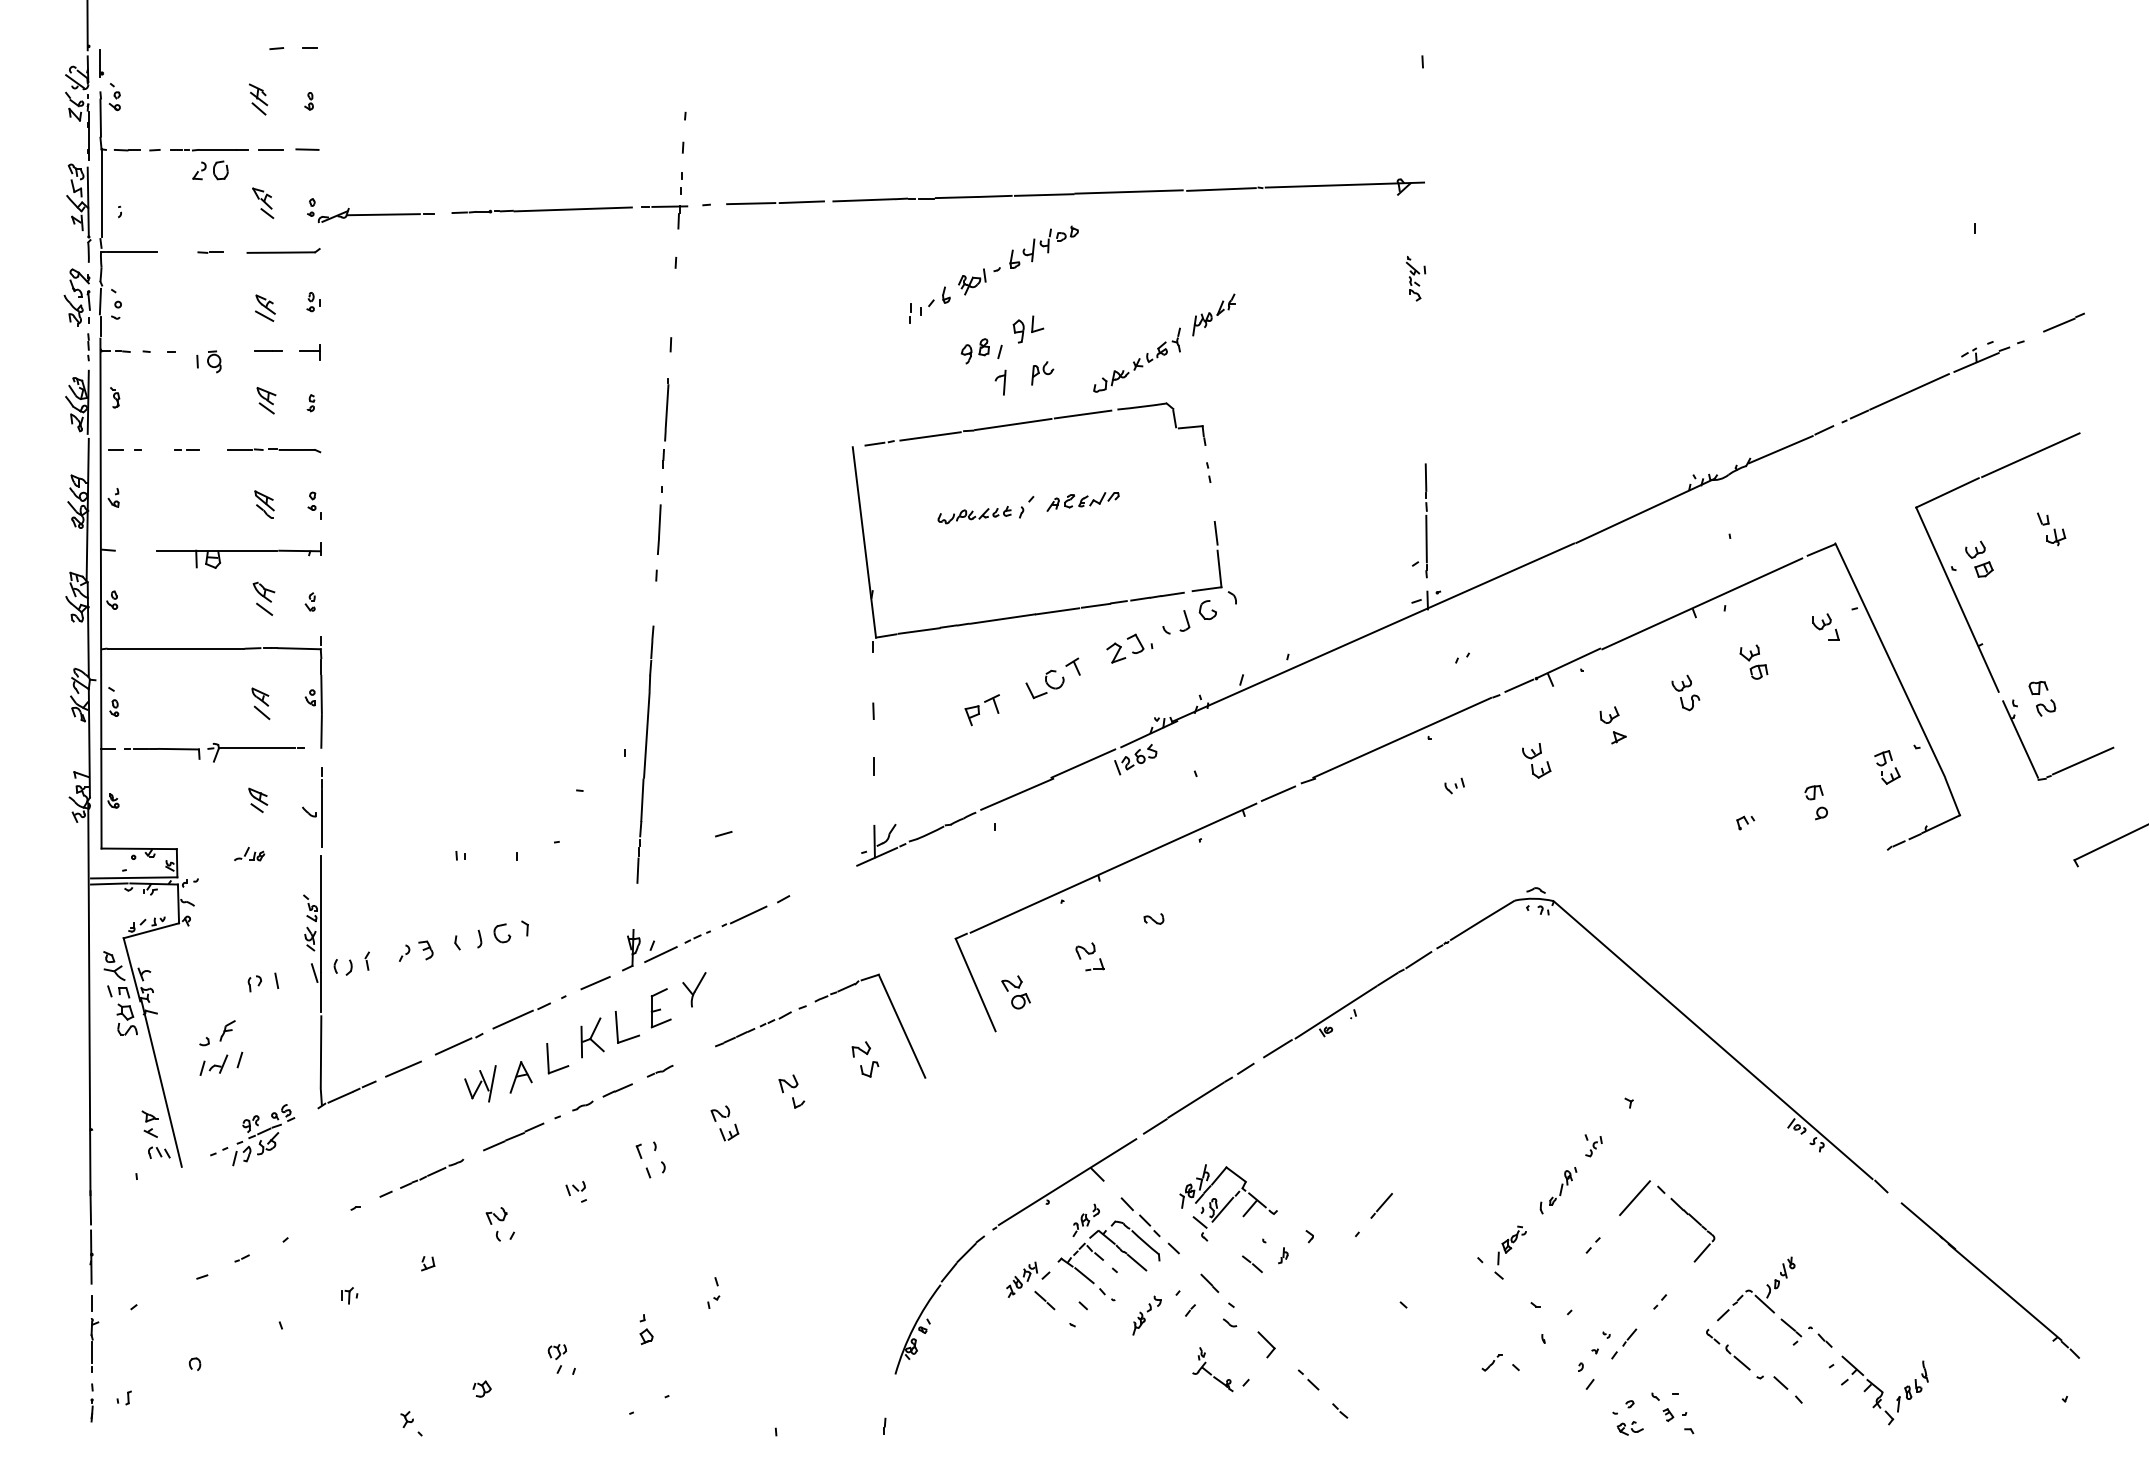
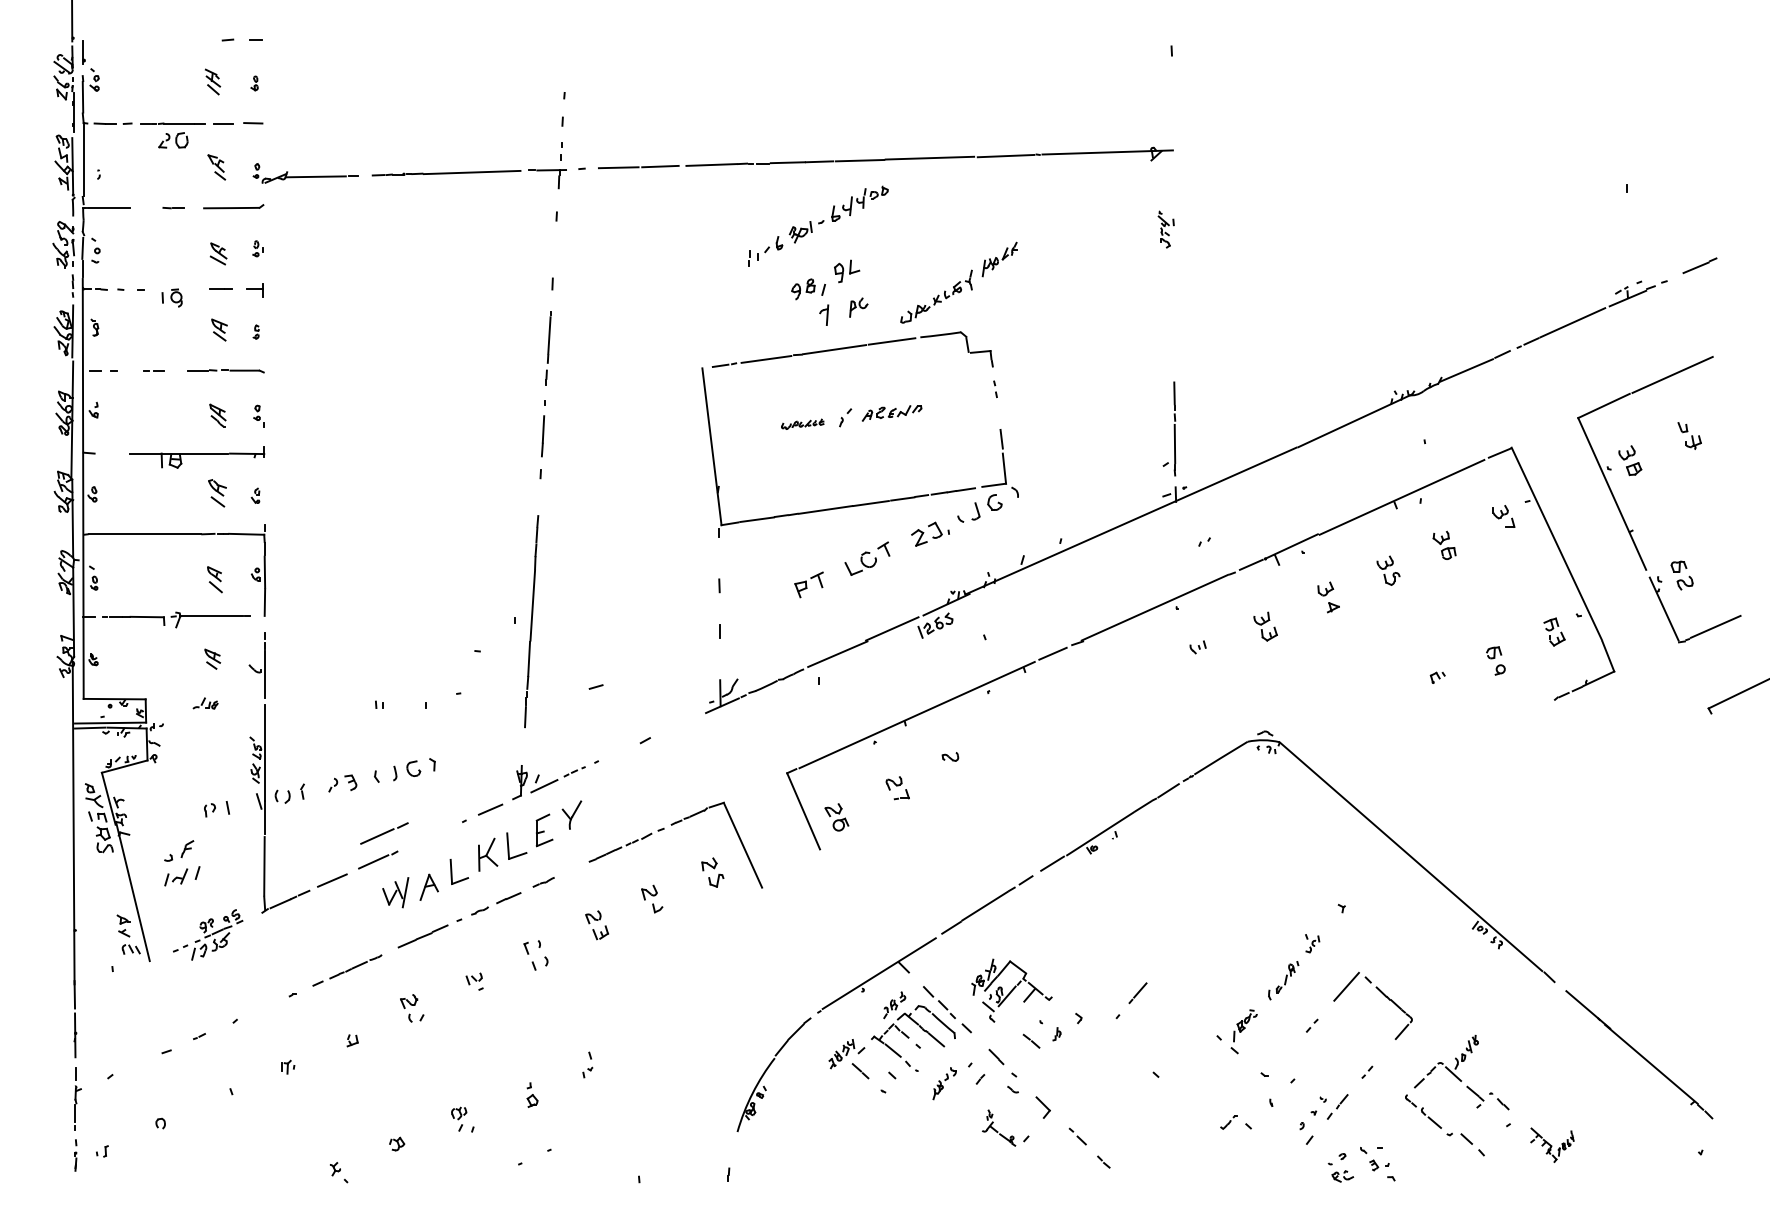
part: (974, 515) -> (802, 424), size x0.7
line: (748, 914) -> (616, 753), removed
part: (521, 1015) -> (384, 833), moved
part: (1884, 1390) -> (1552, 1145), size x0.6

